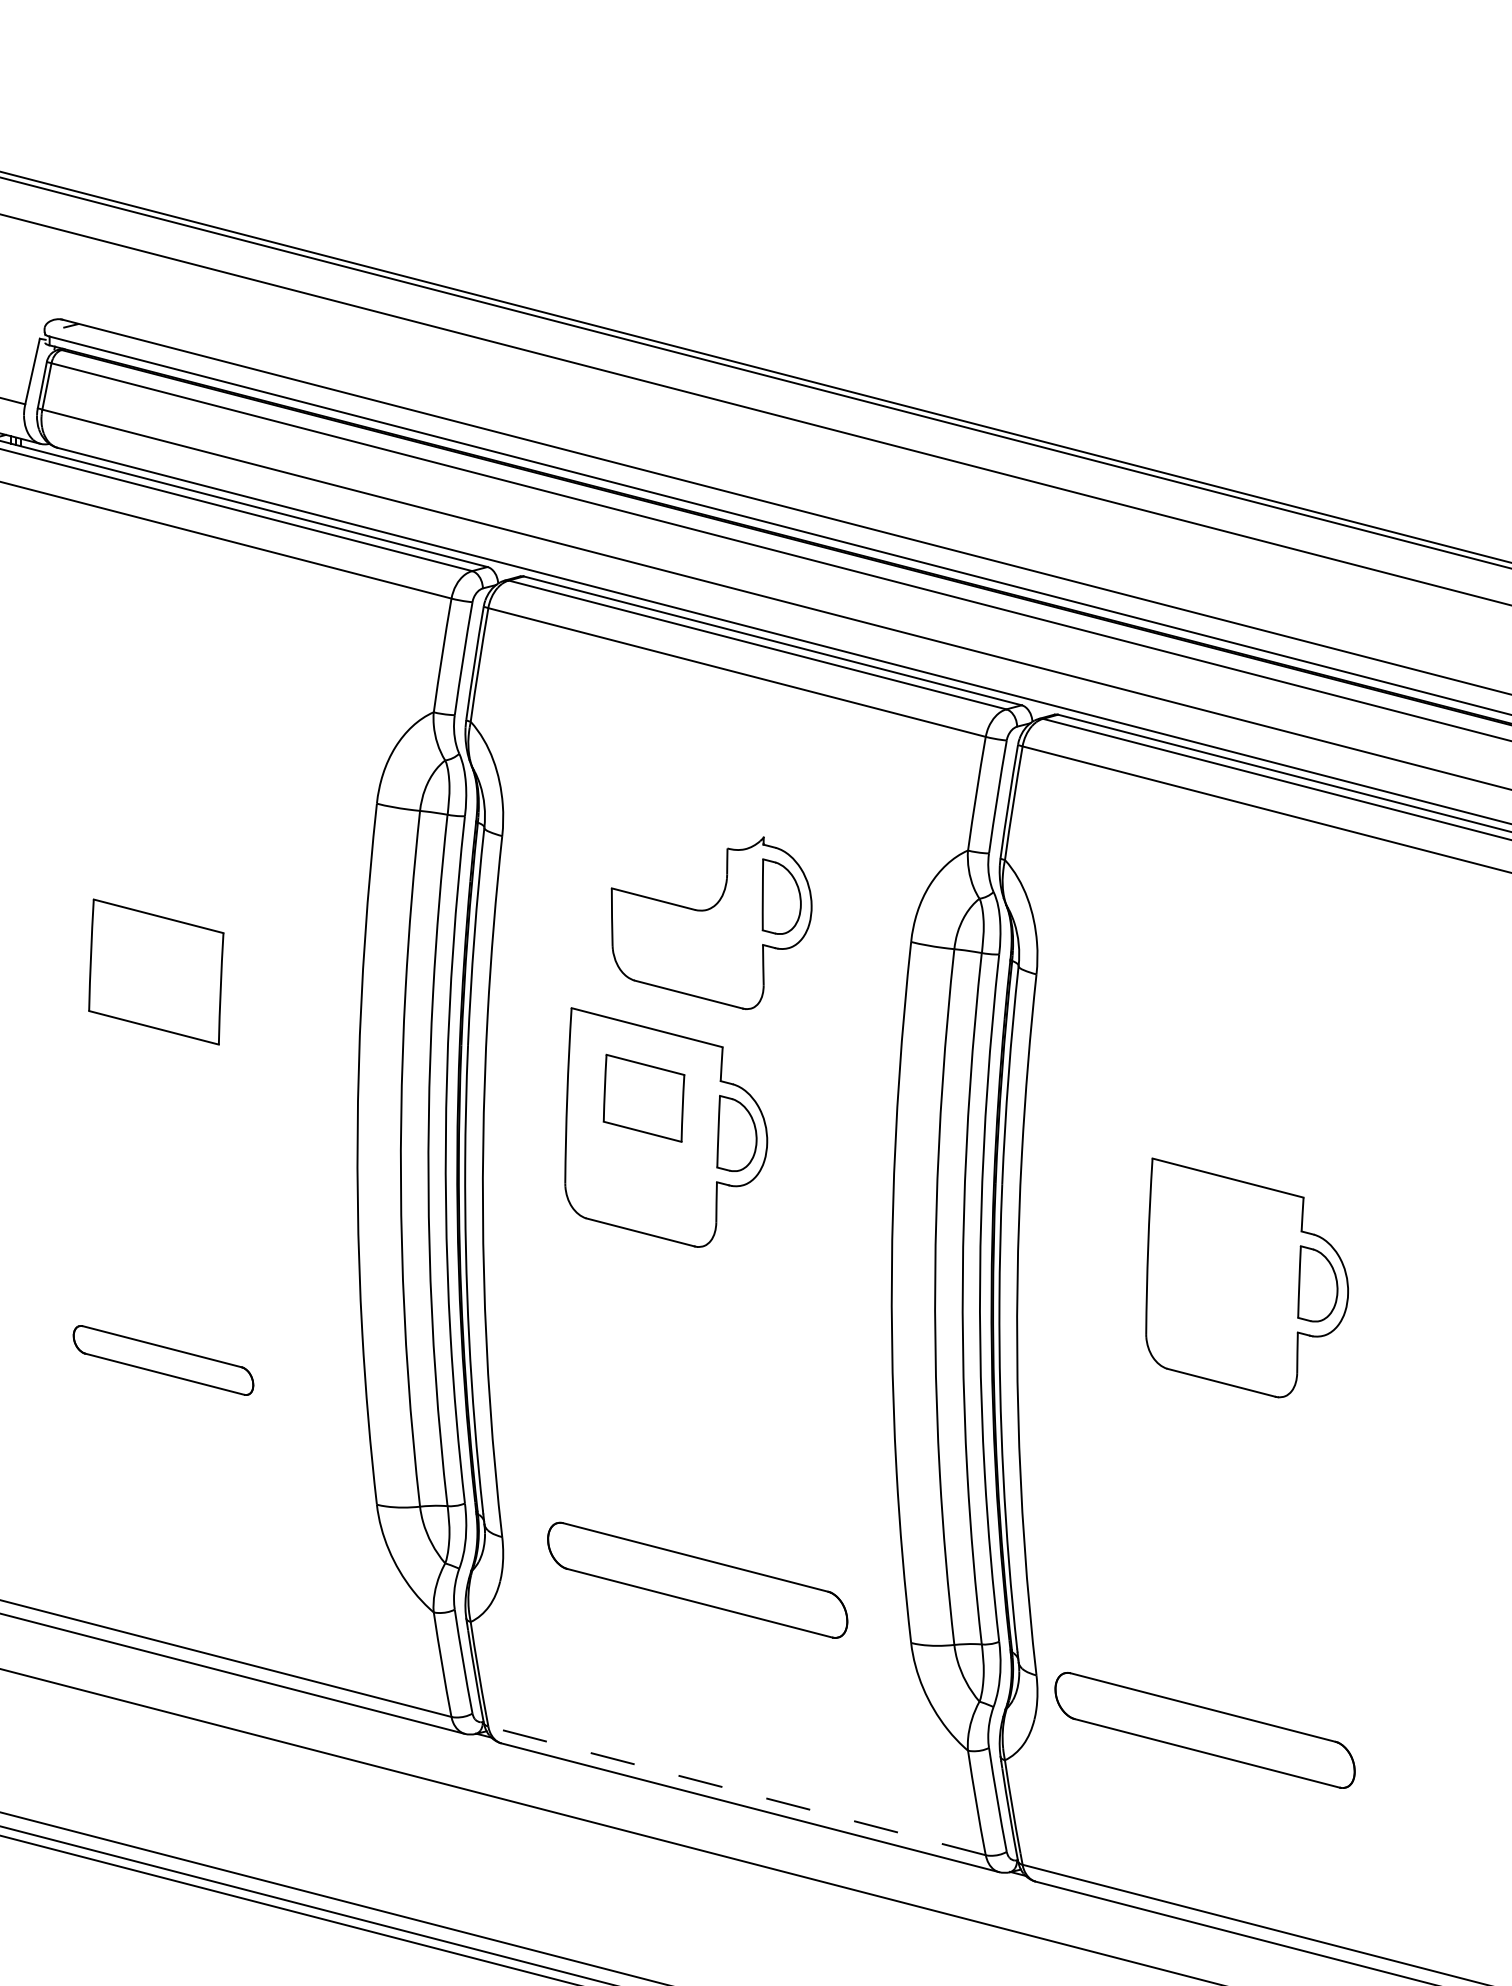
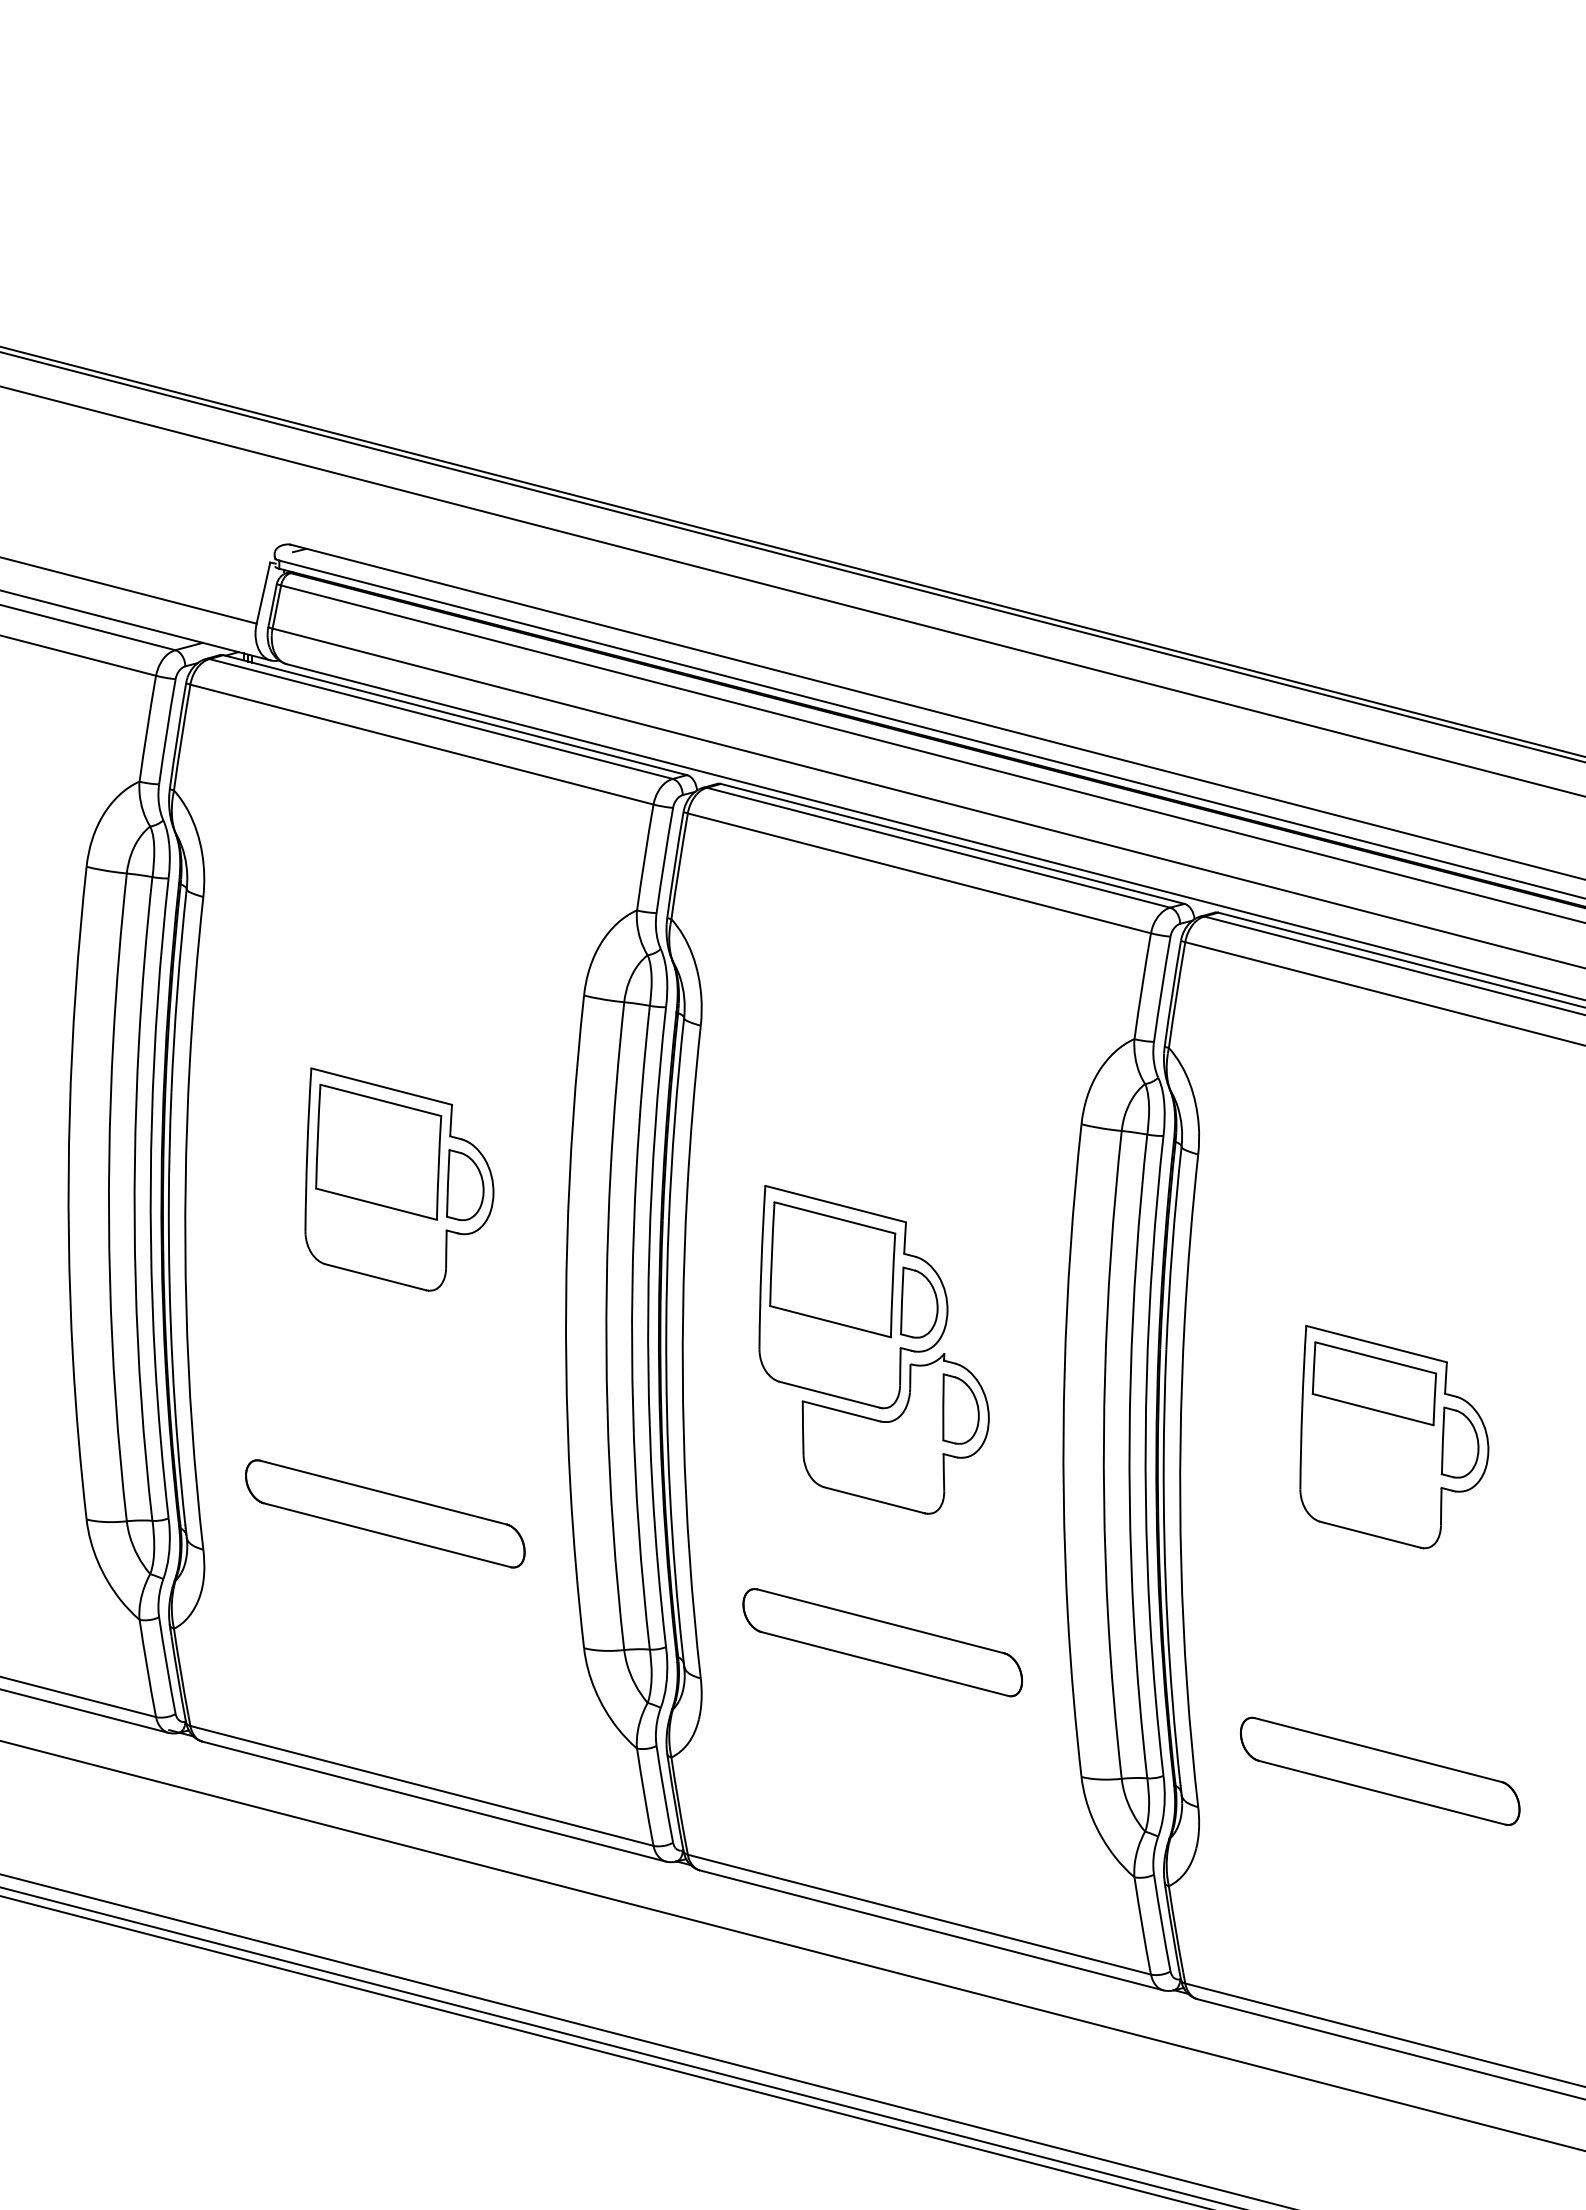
part: (711, 922) -> (895, 1433), moved
part: (178, 1001) -> (399, 1179), added
part: (643, 1097) -> (832, 1269), size x1.67
part: (1225, 1220) -> (1374, 1383), added
part: (163, 1360) -> (385, 1513), size x1.67
part: (697, 1580) -> (882, 1642), moved
part: (1204, 1729) -> (1379, 1770), moved
line: (736, 1790) -> (918, 1914), dashed -> solid

